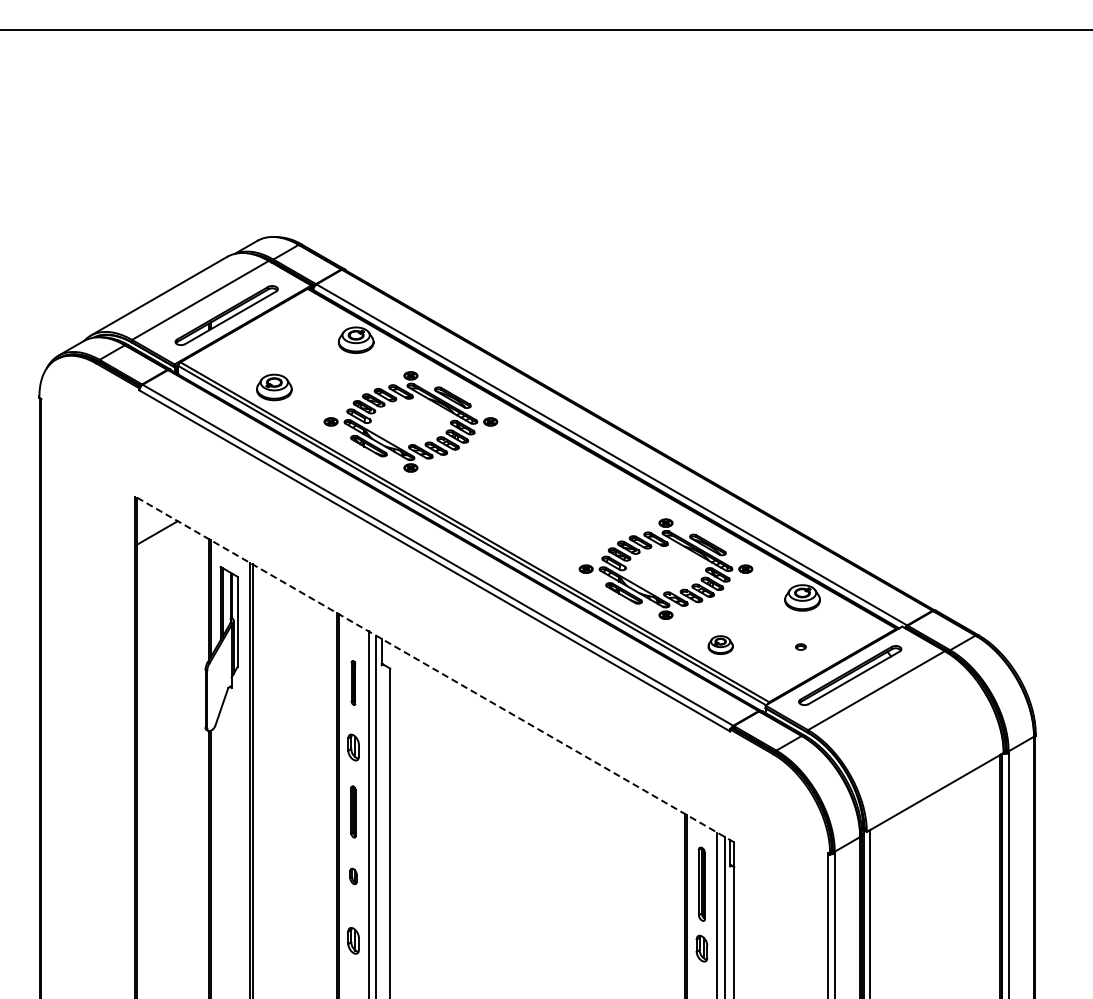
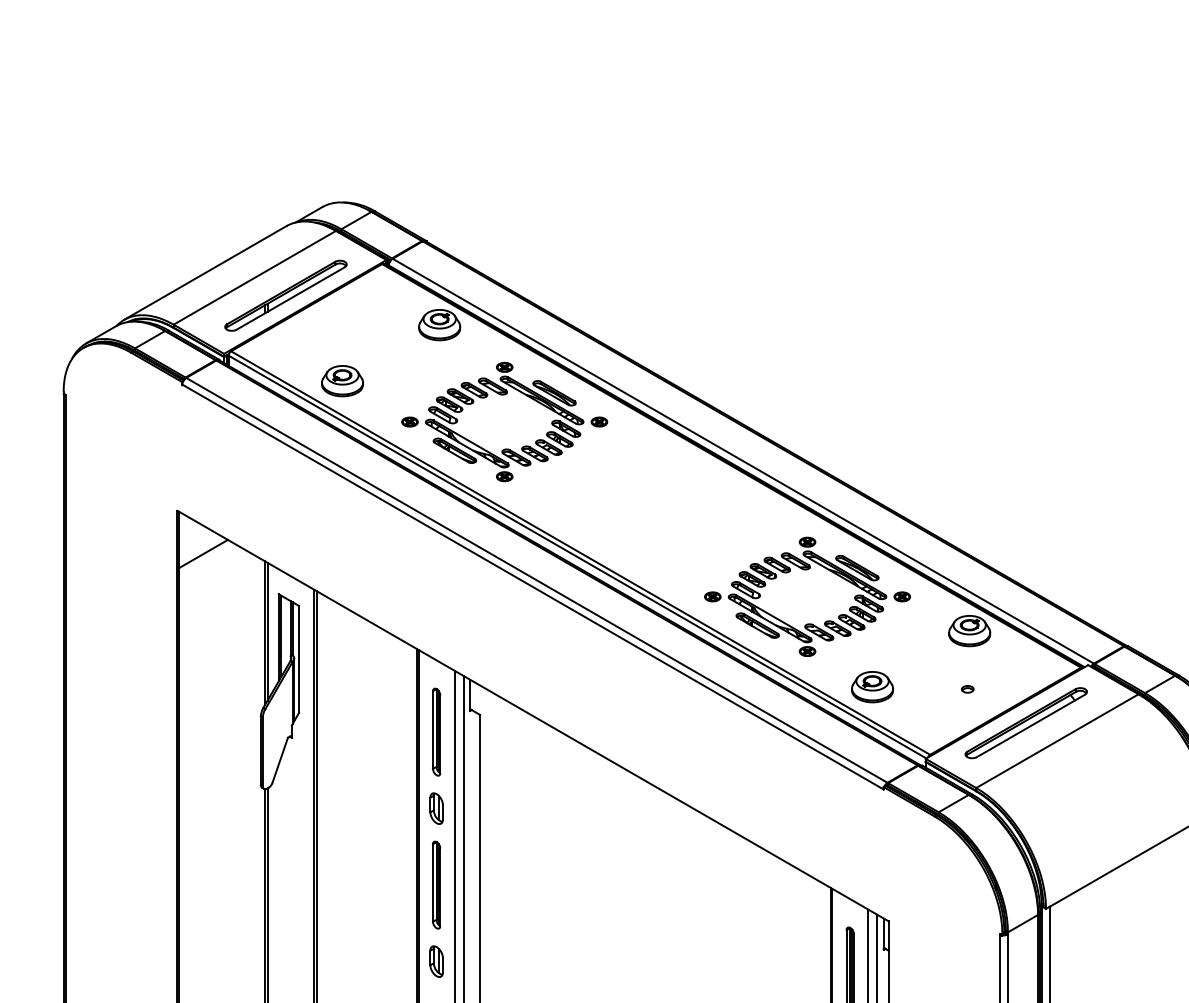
part: (720, 644) -> (872, 686), size x1.43
line: (434, 669) -> (532, 715), dashed -> solid
part: (353, 682) -> (436, 731), size x1.67
part: (353, 811) -> (436, 884), size x1.43
part: (353, 876) -> (436, 961), size x1.67

